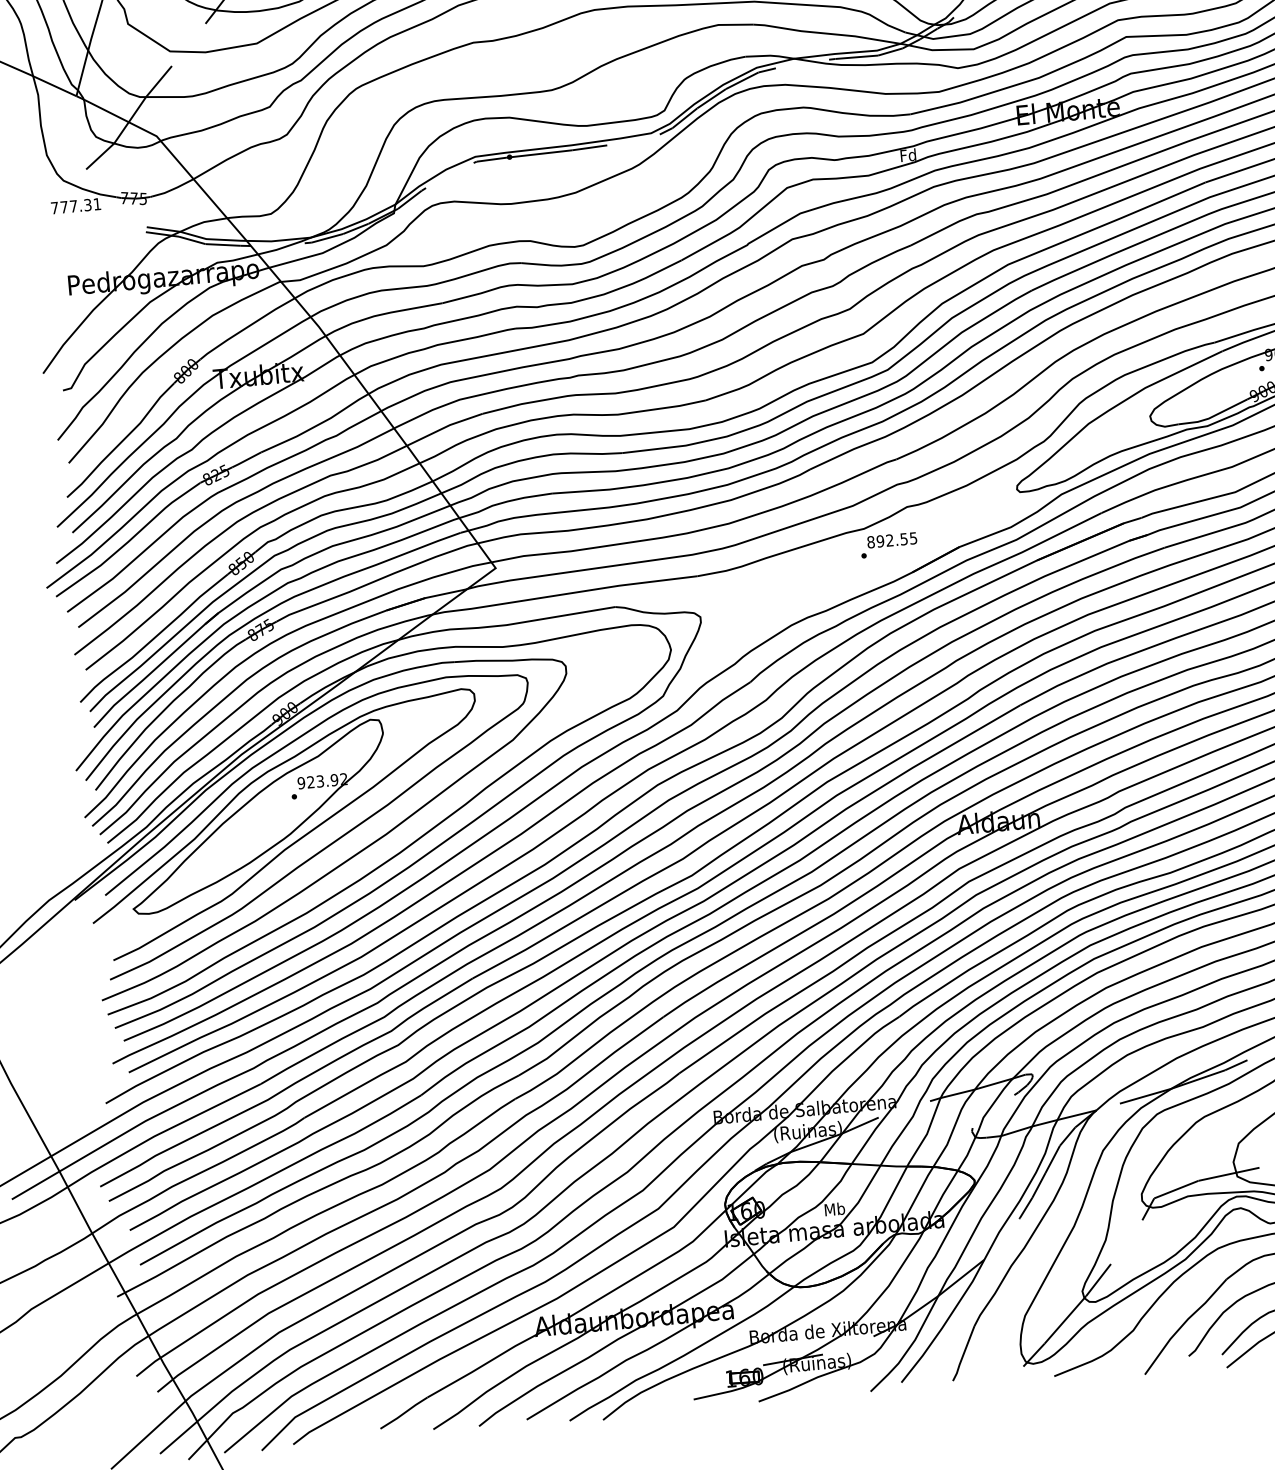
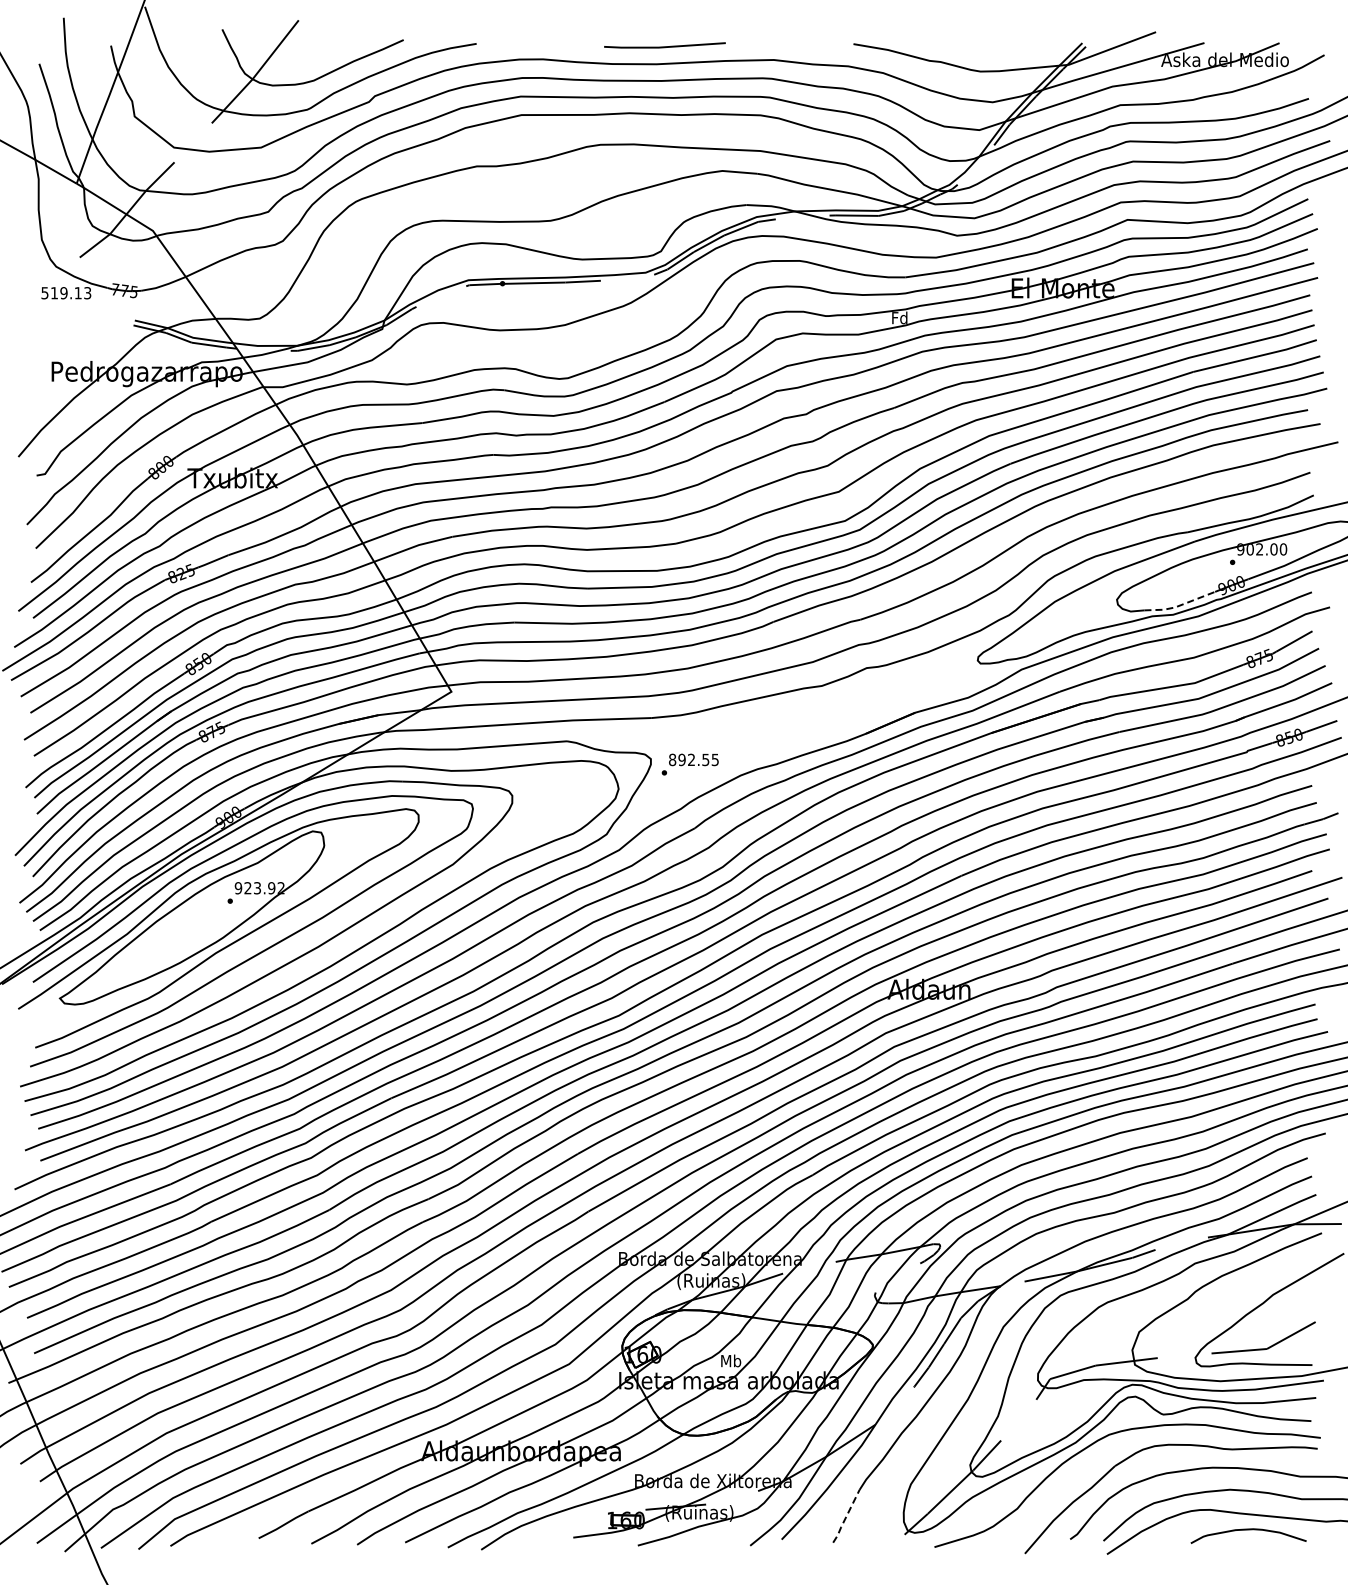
text: (76, 206) -> (66, 293), 777.31 -> 519.13
line: (1212, 416) -> (1179, 605), solid -> dashed
text: (888, 545) -> (689, 764), moved
line: (963, 1354) -> (846, 1517), solid -> dashed

